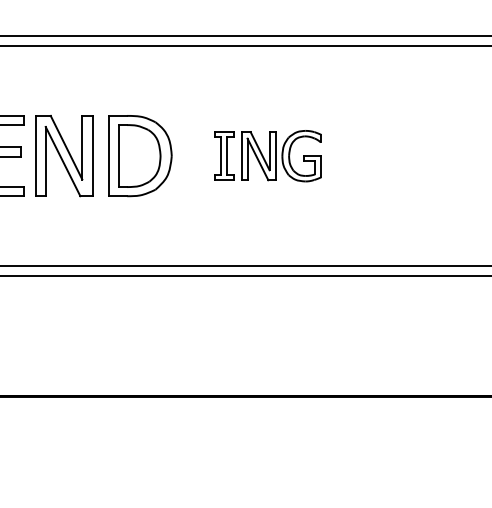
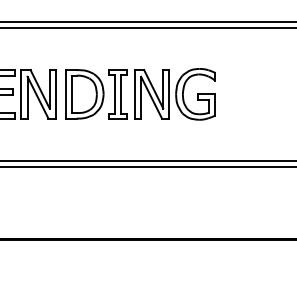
part: (267, 156) -> (161, 94), size x1.67

